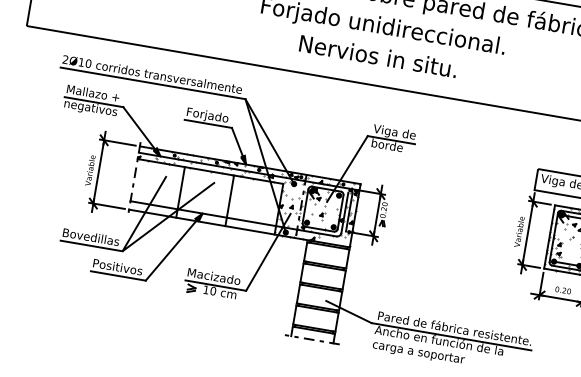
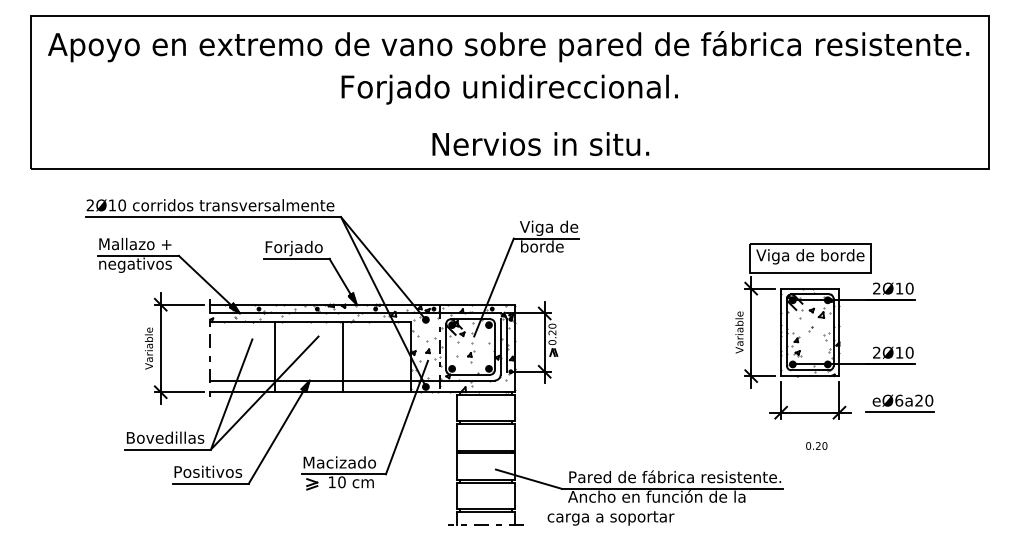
text: (378, 55) -> (540, 143), moved
text: (563, 290) -> (816, 445), moved
text: (418, 353) -> (610, 518), moved

